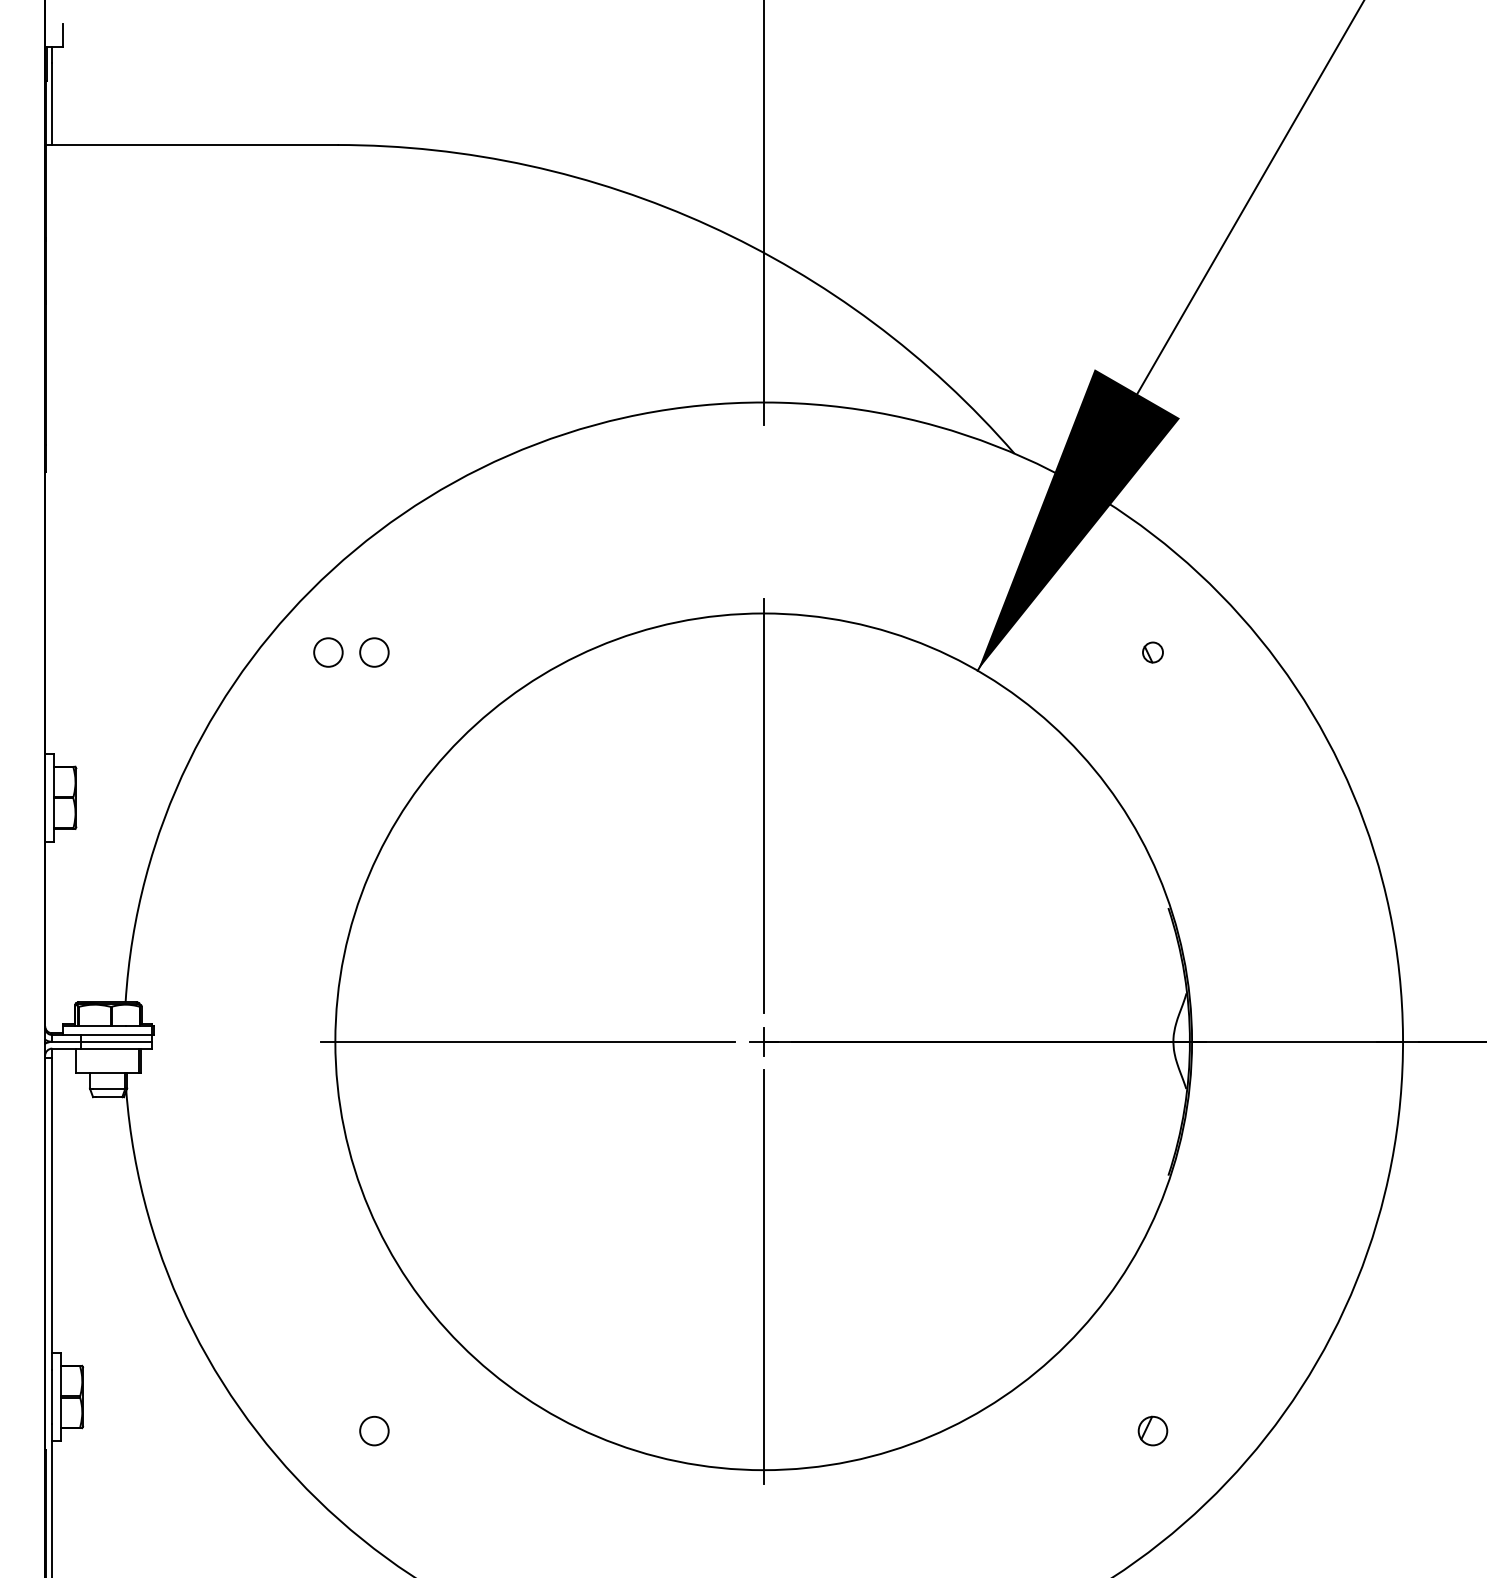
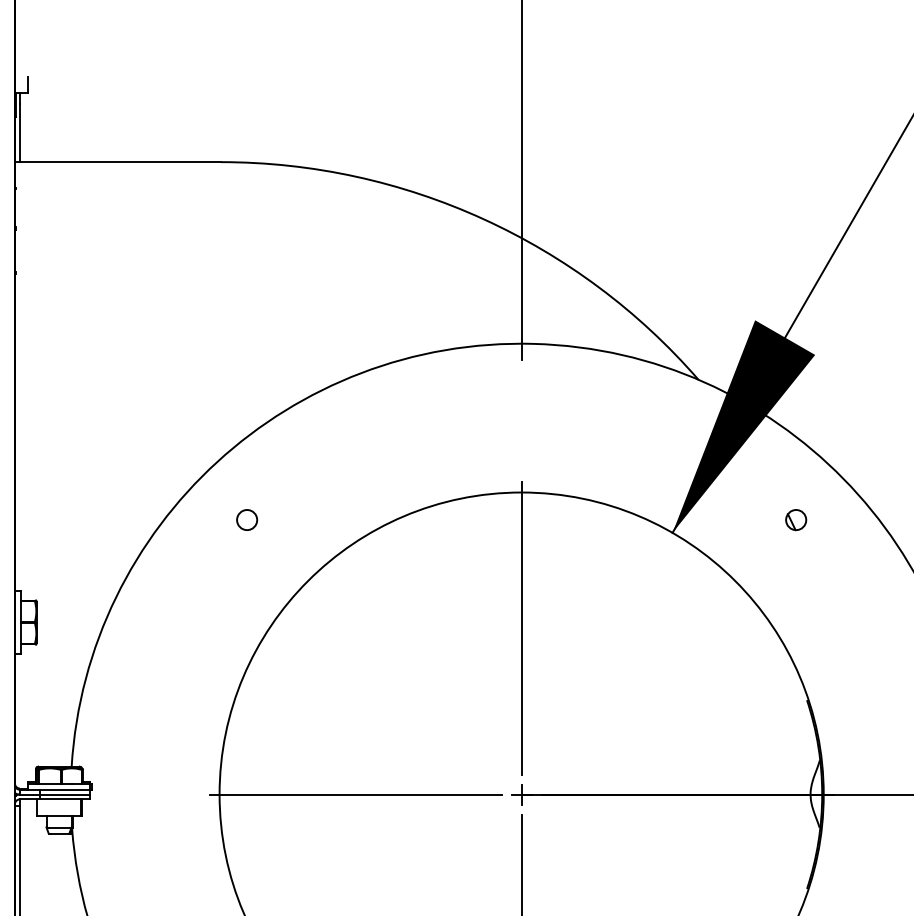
circle: (328, 652) -> (214, 520), removed
part: (1152, 652) -> (795, 520), size x1.43

